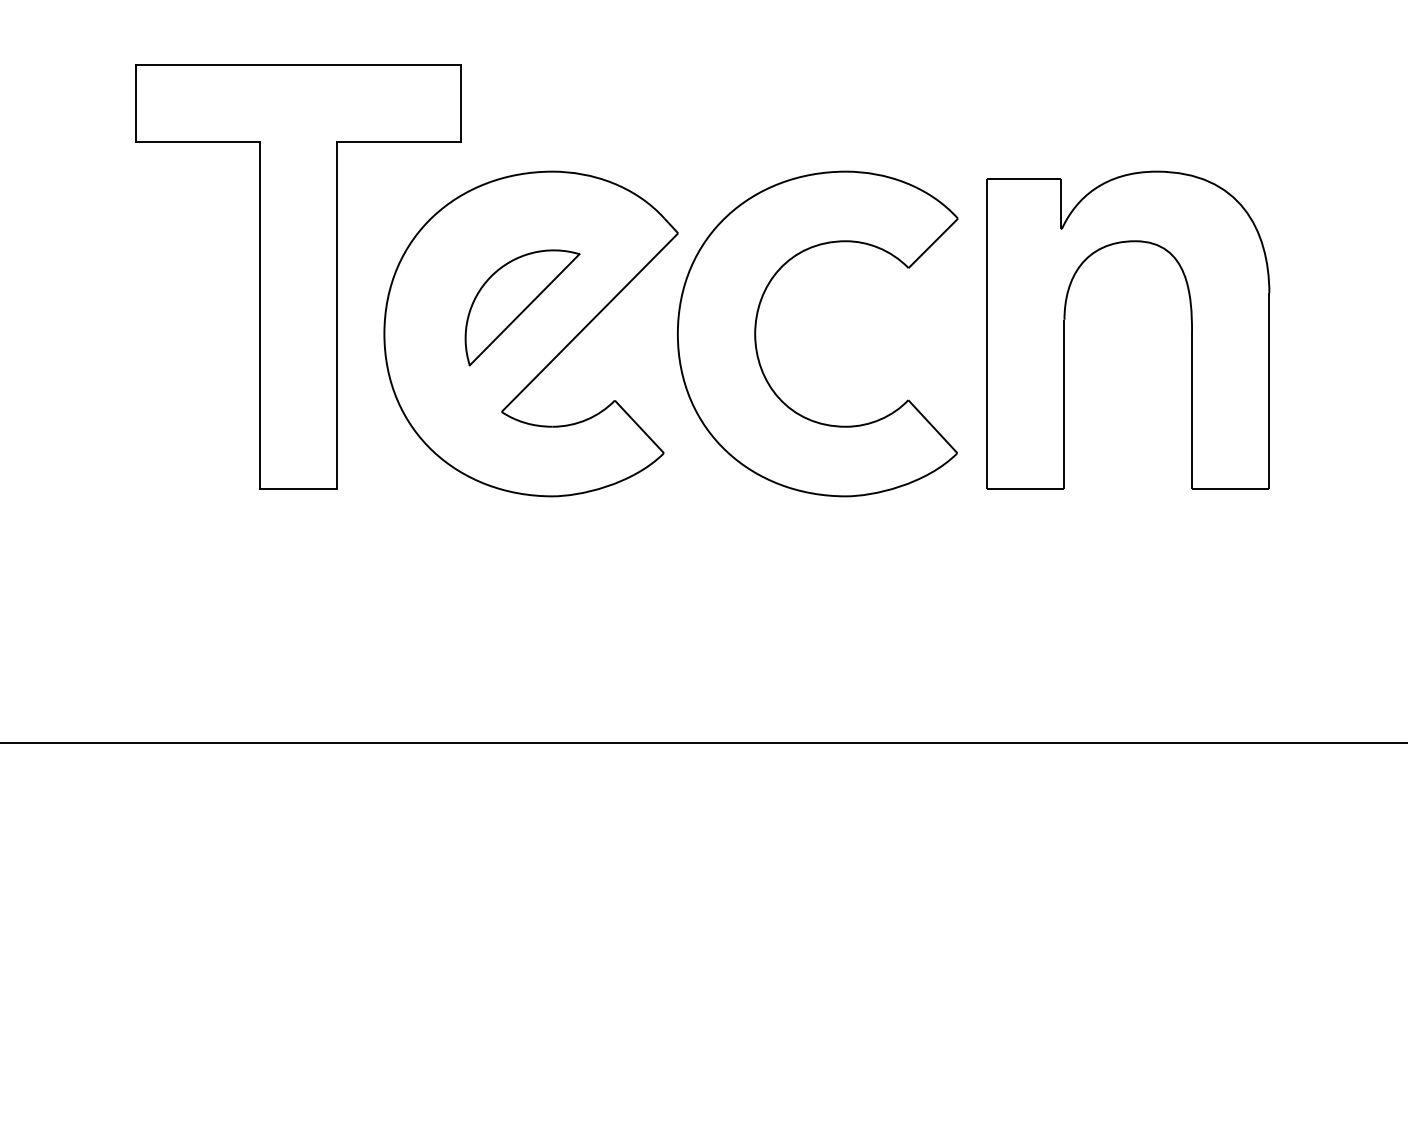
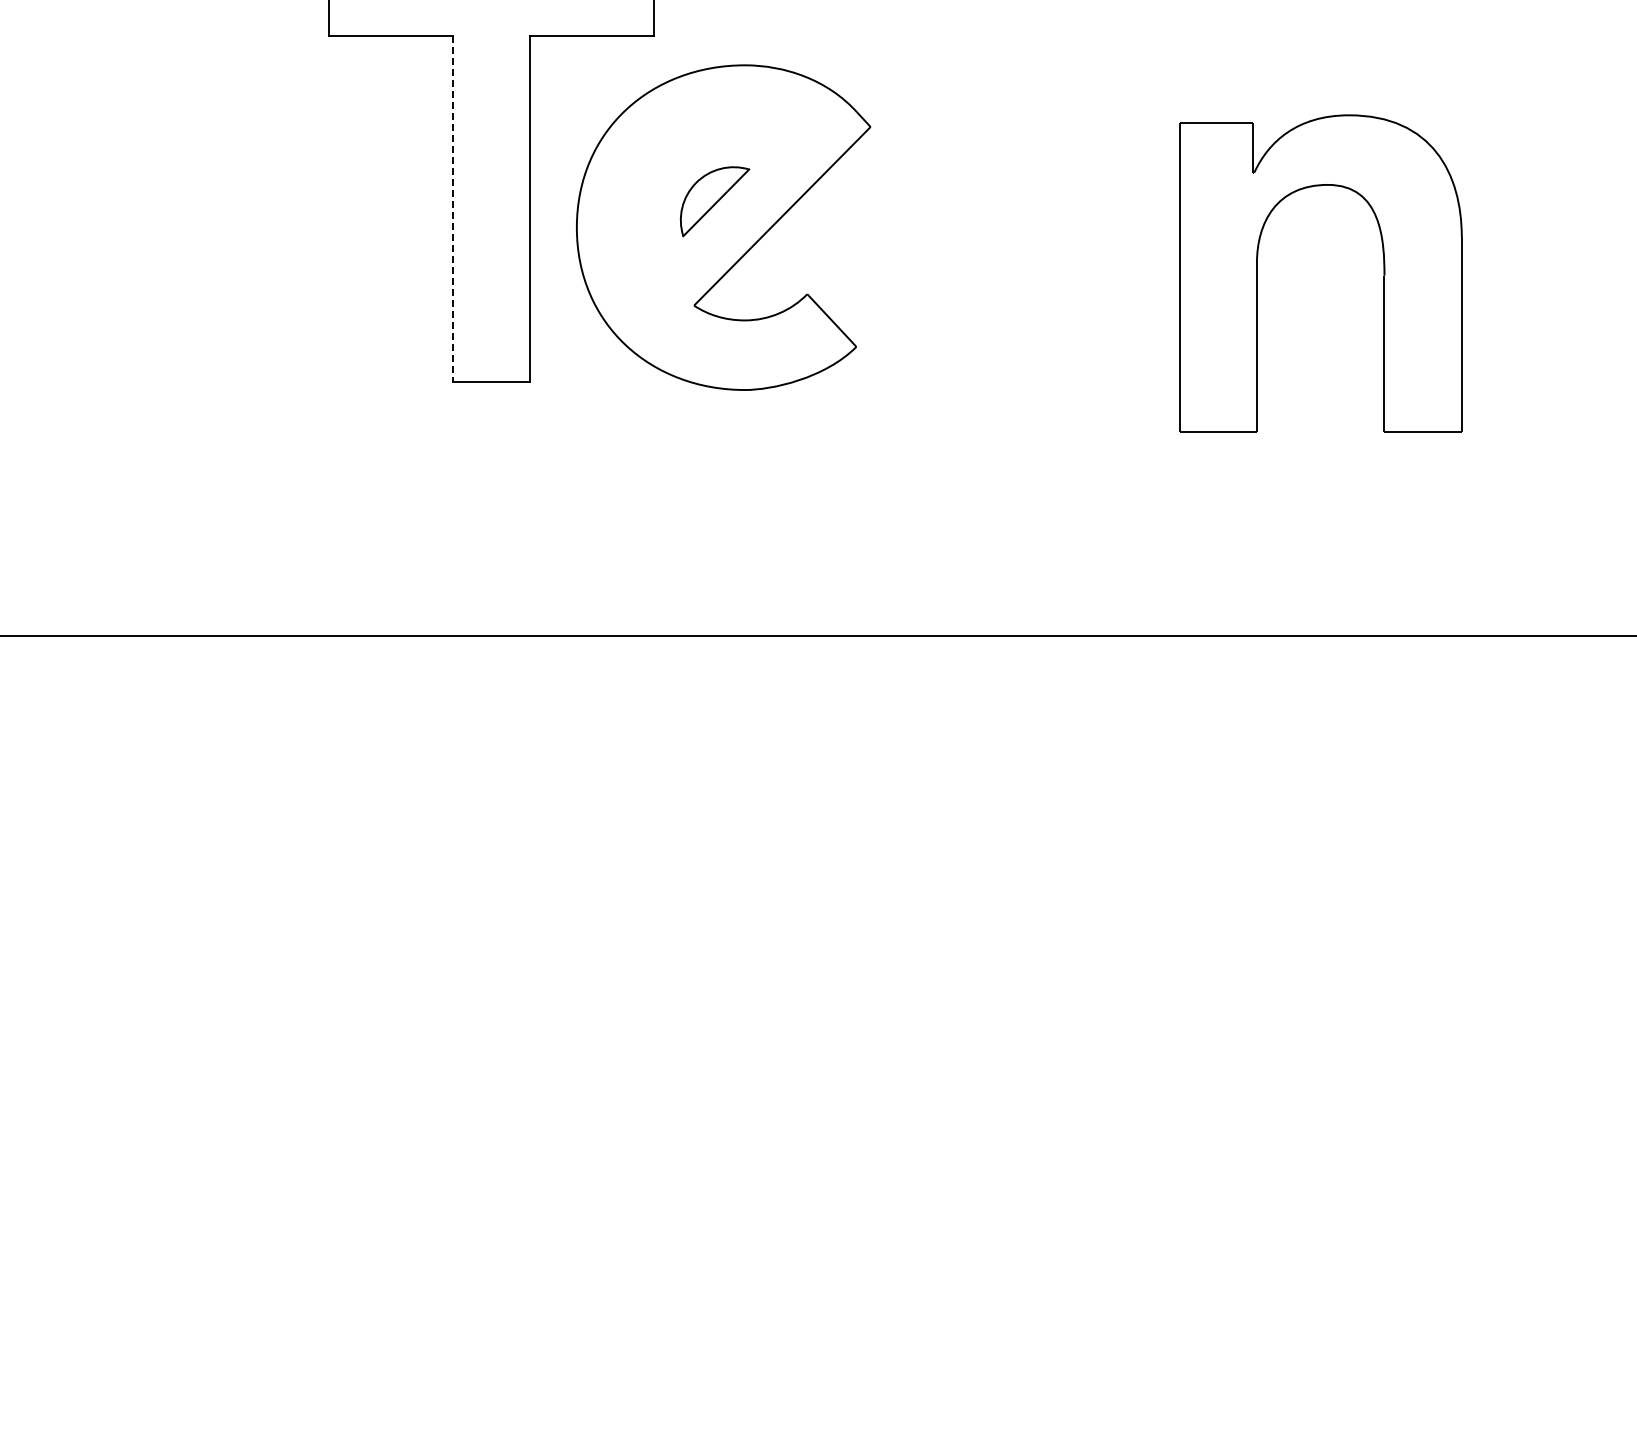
part: (522, 307) -> (714, 201), size x0.6
line: (260, 315) -> (452, 209), solid -> dashed
part: (757, 323) -> (949, 217), removed
part: (1065, 329) -> (1257, 273), moved

